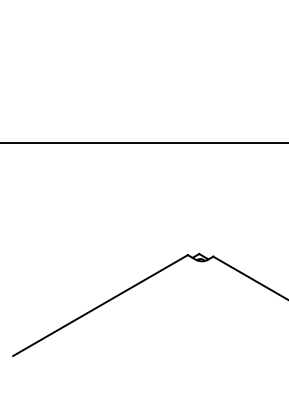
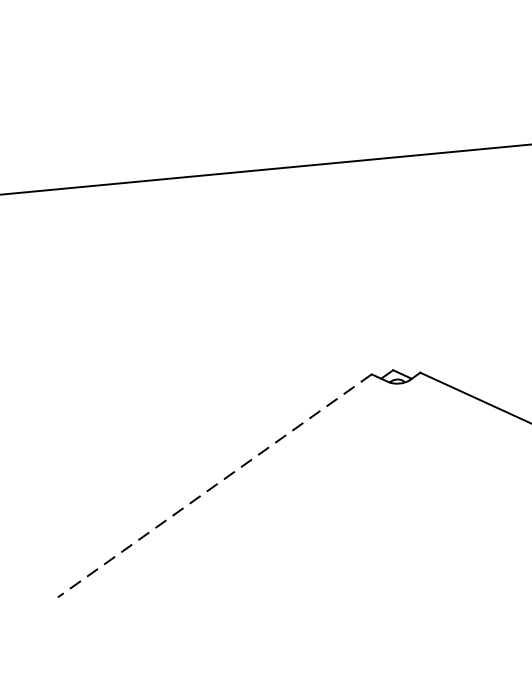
line: (100, 305) -> (214, 485), solid -> dashed

